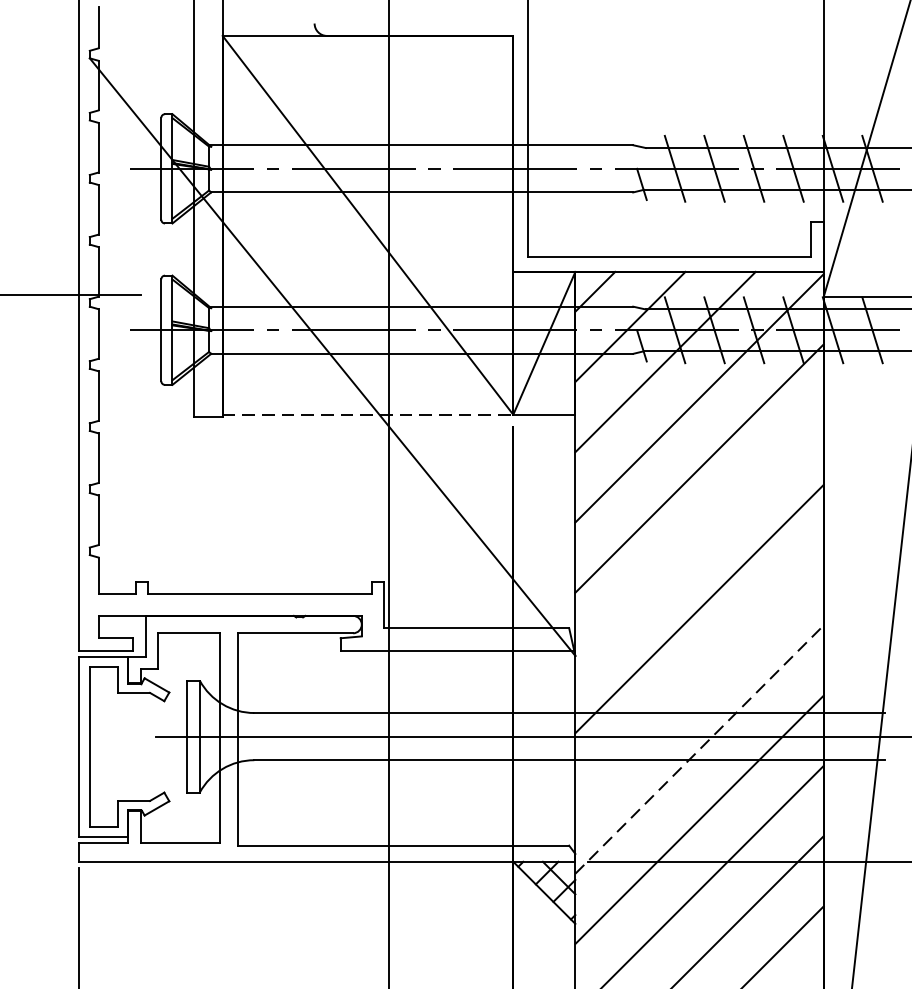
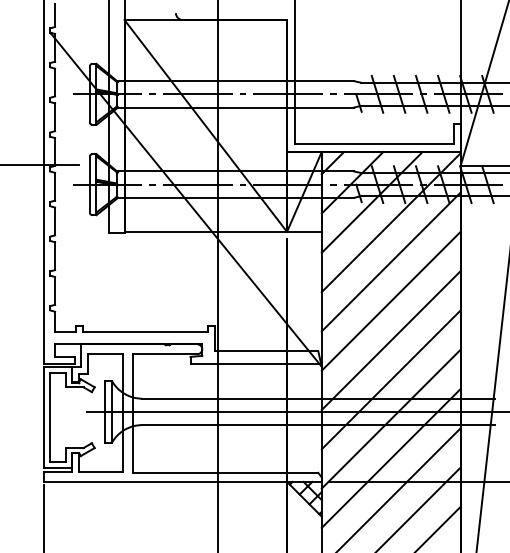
line: (369, 414) -> (206, 231), dashed -> solid
line: (698, 537) -> (390, 300), added
line: (698, 678) -> (390, 379), added
line: (700, 748) -> (391, 418), dashed -> solid

